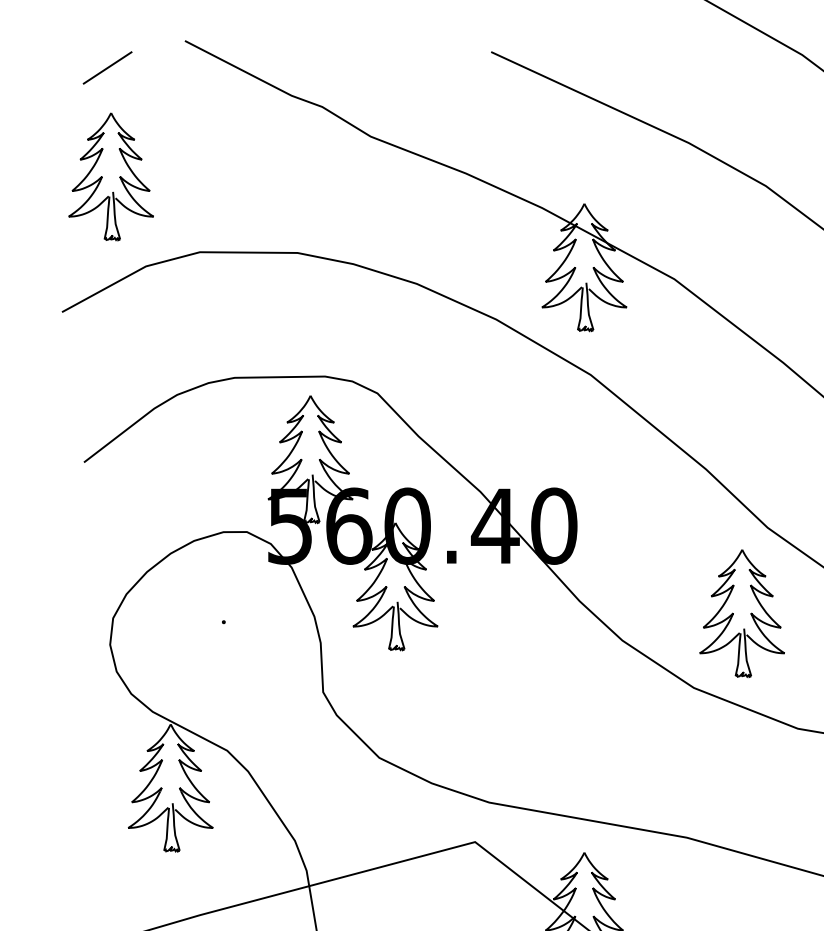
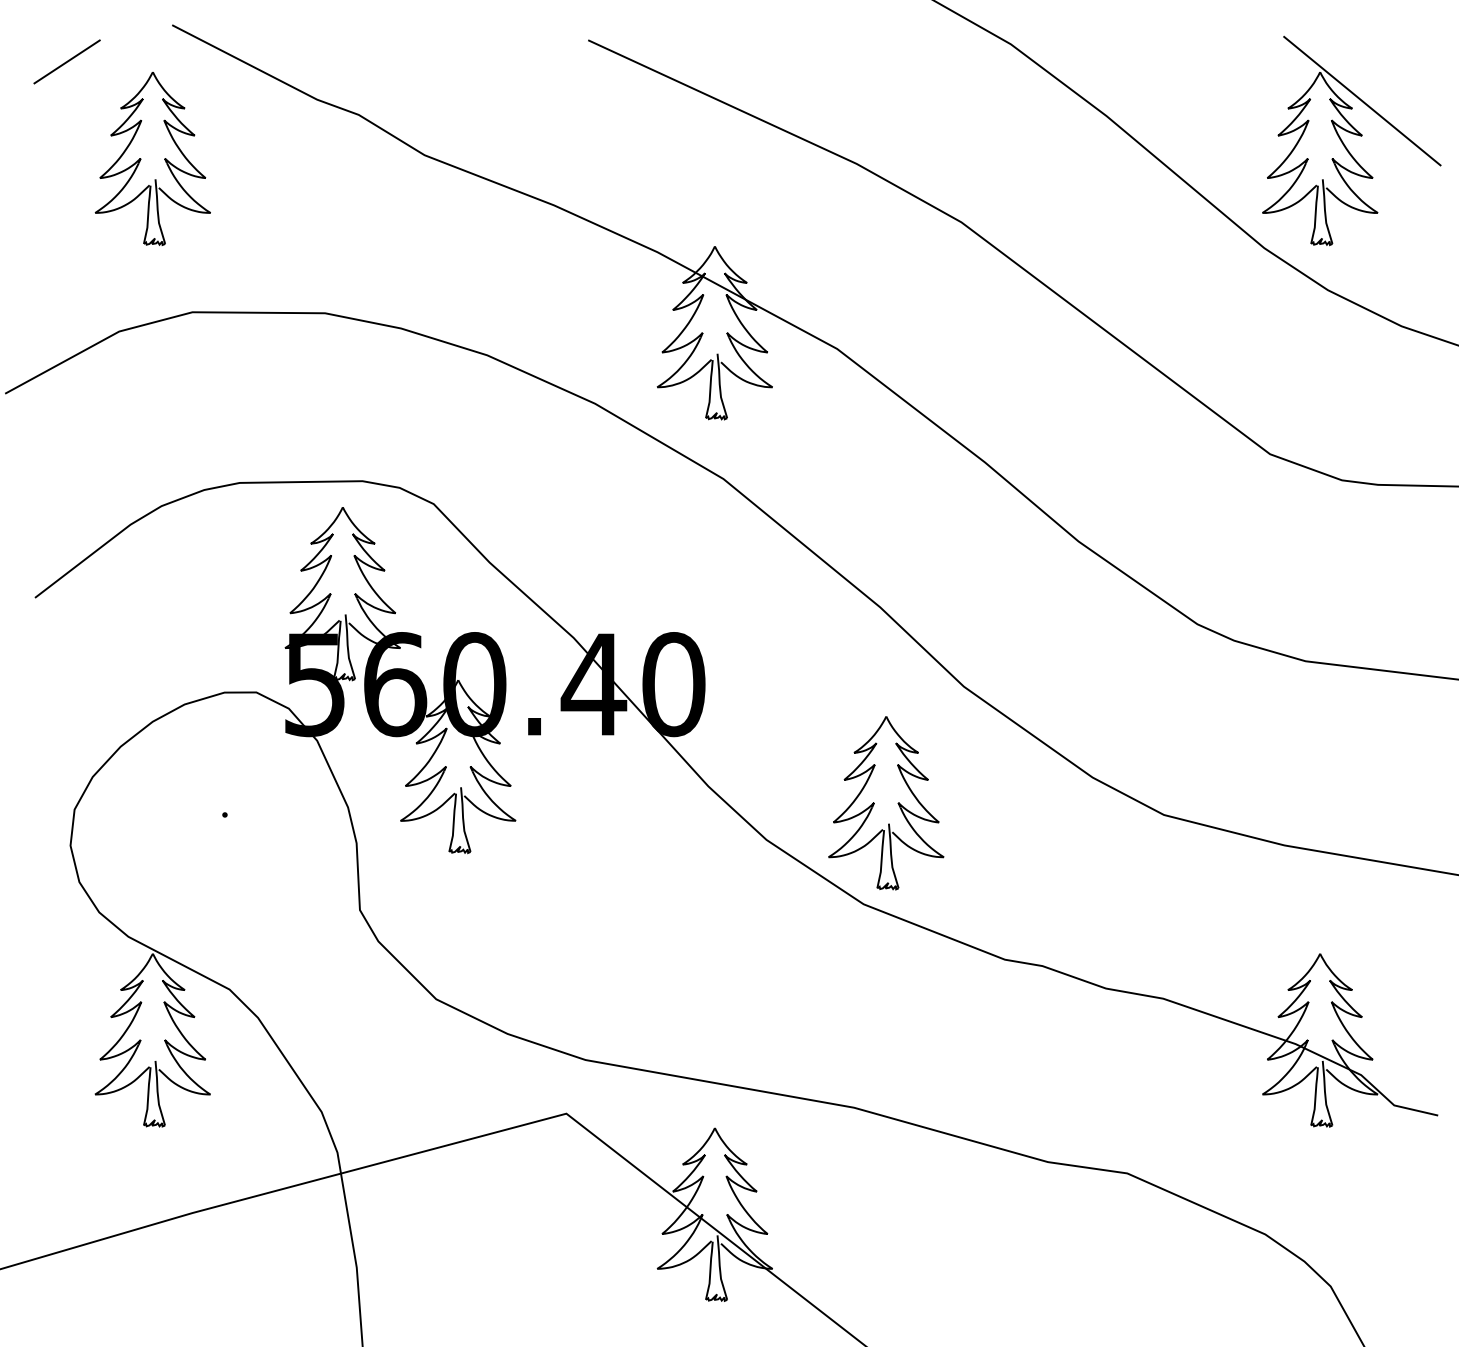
part: (110, 176) -> (152, 158), moved
part: (750, 613) -> (897, 803), moved

